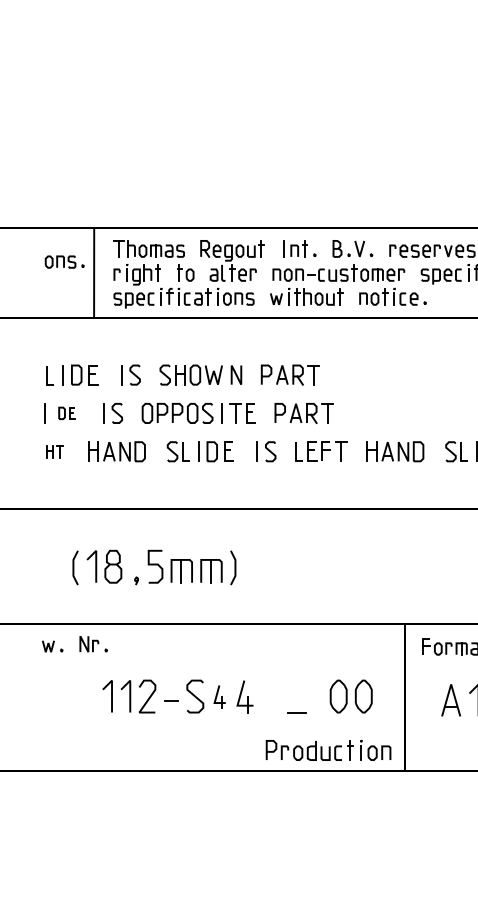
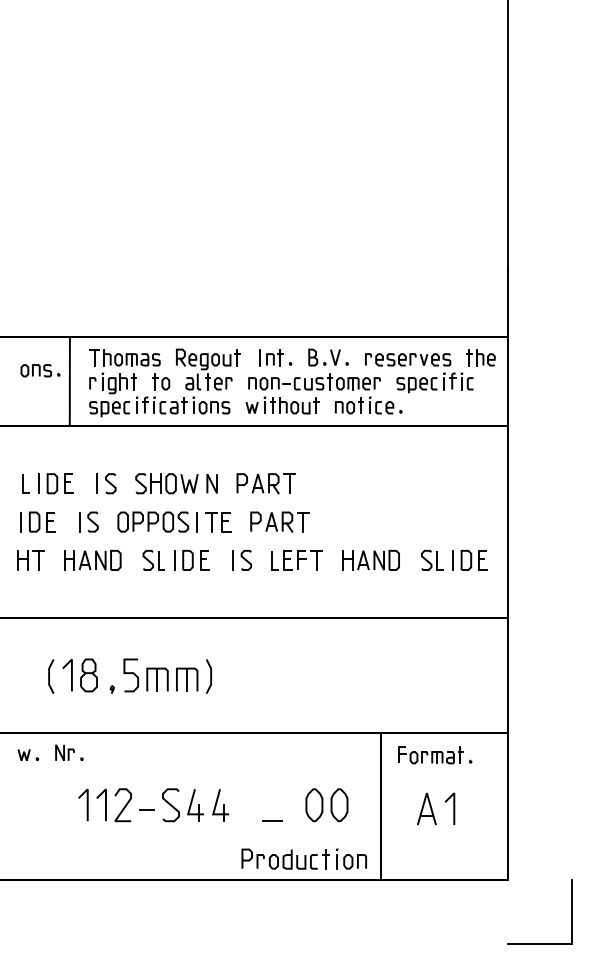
part: (66, 412) -> (42, 521), size x1.67
part: (54, 451) -> (30, 560), size x1.67
part: (219, 696) -> (195, 805), size x1.43

